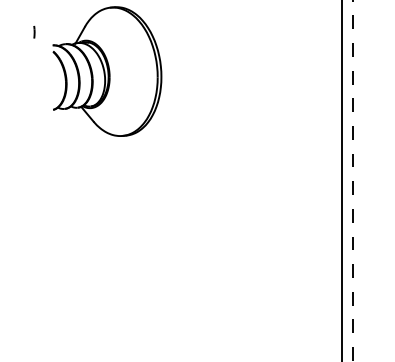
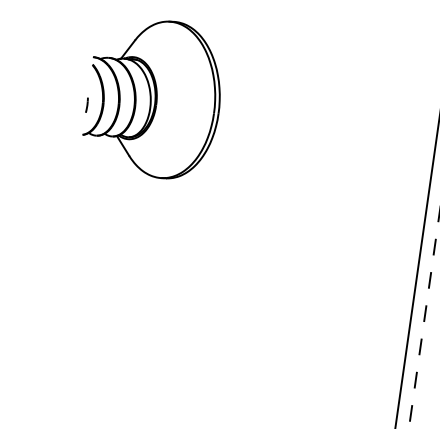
line: (34, 32) -> (87, 105), moved

